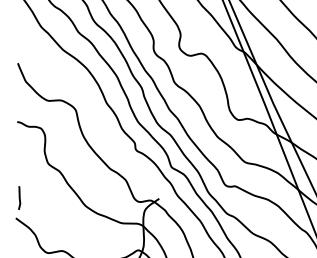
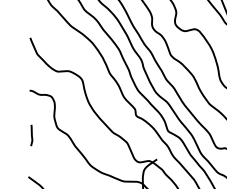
line: (19, 197) -> (31, 134), moved

